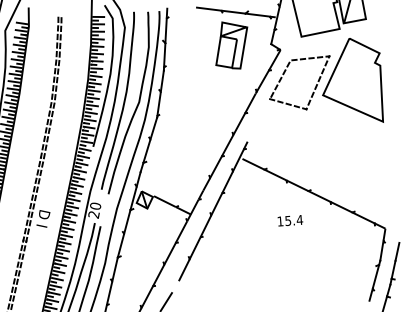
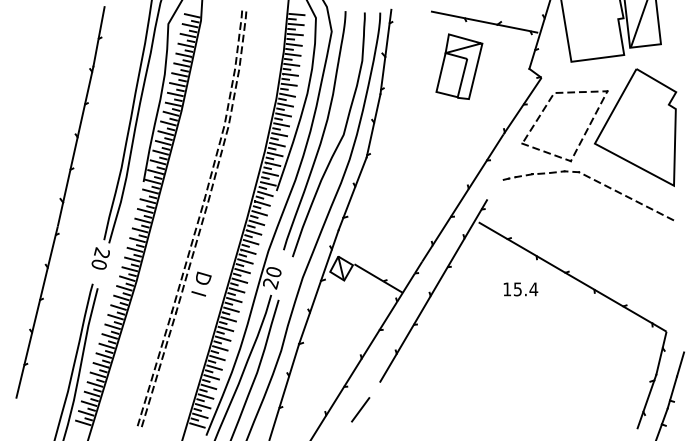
part: (231, 45) -> (459, 66), moved
part: (324, 122) -> (594, 181), added
text: (290, 220) -> (520, 289), moved

